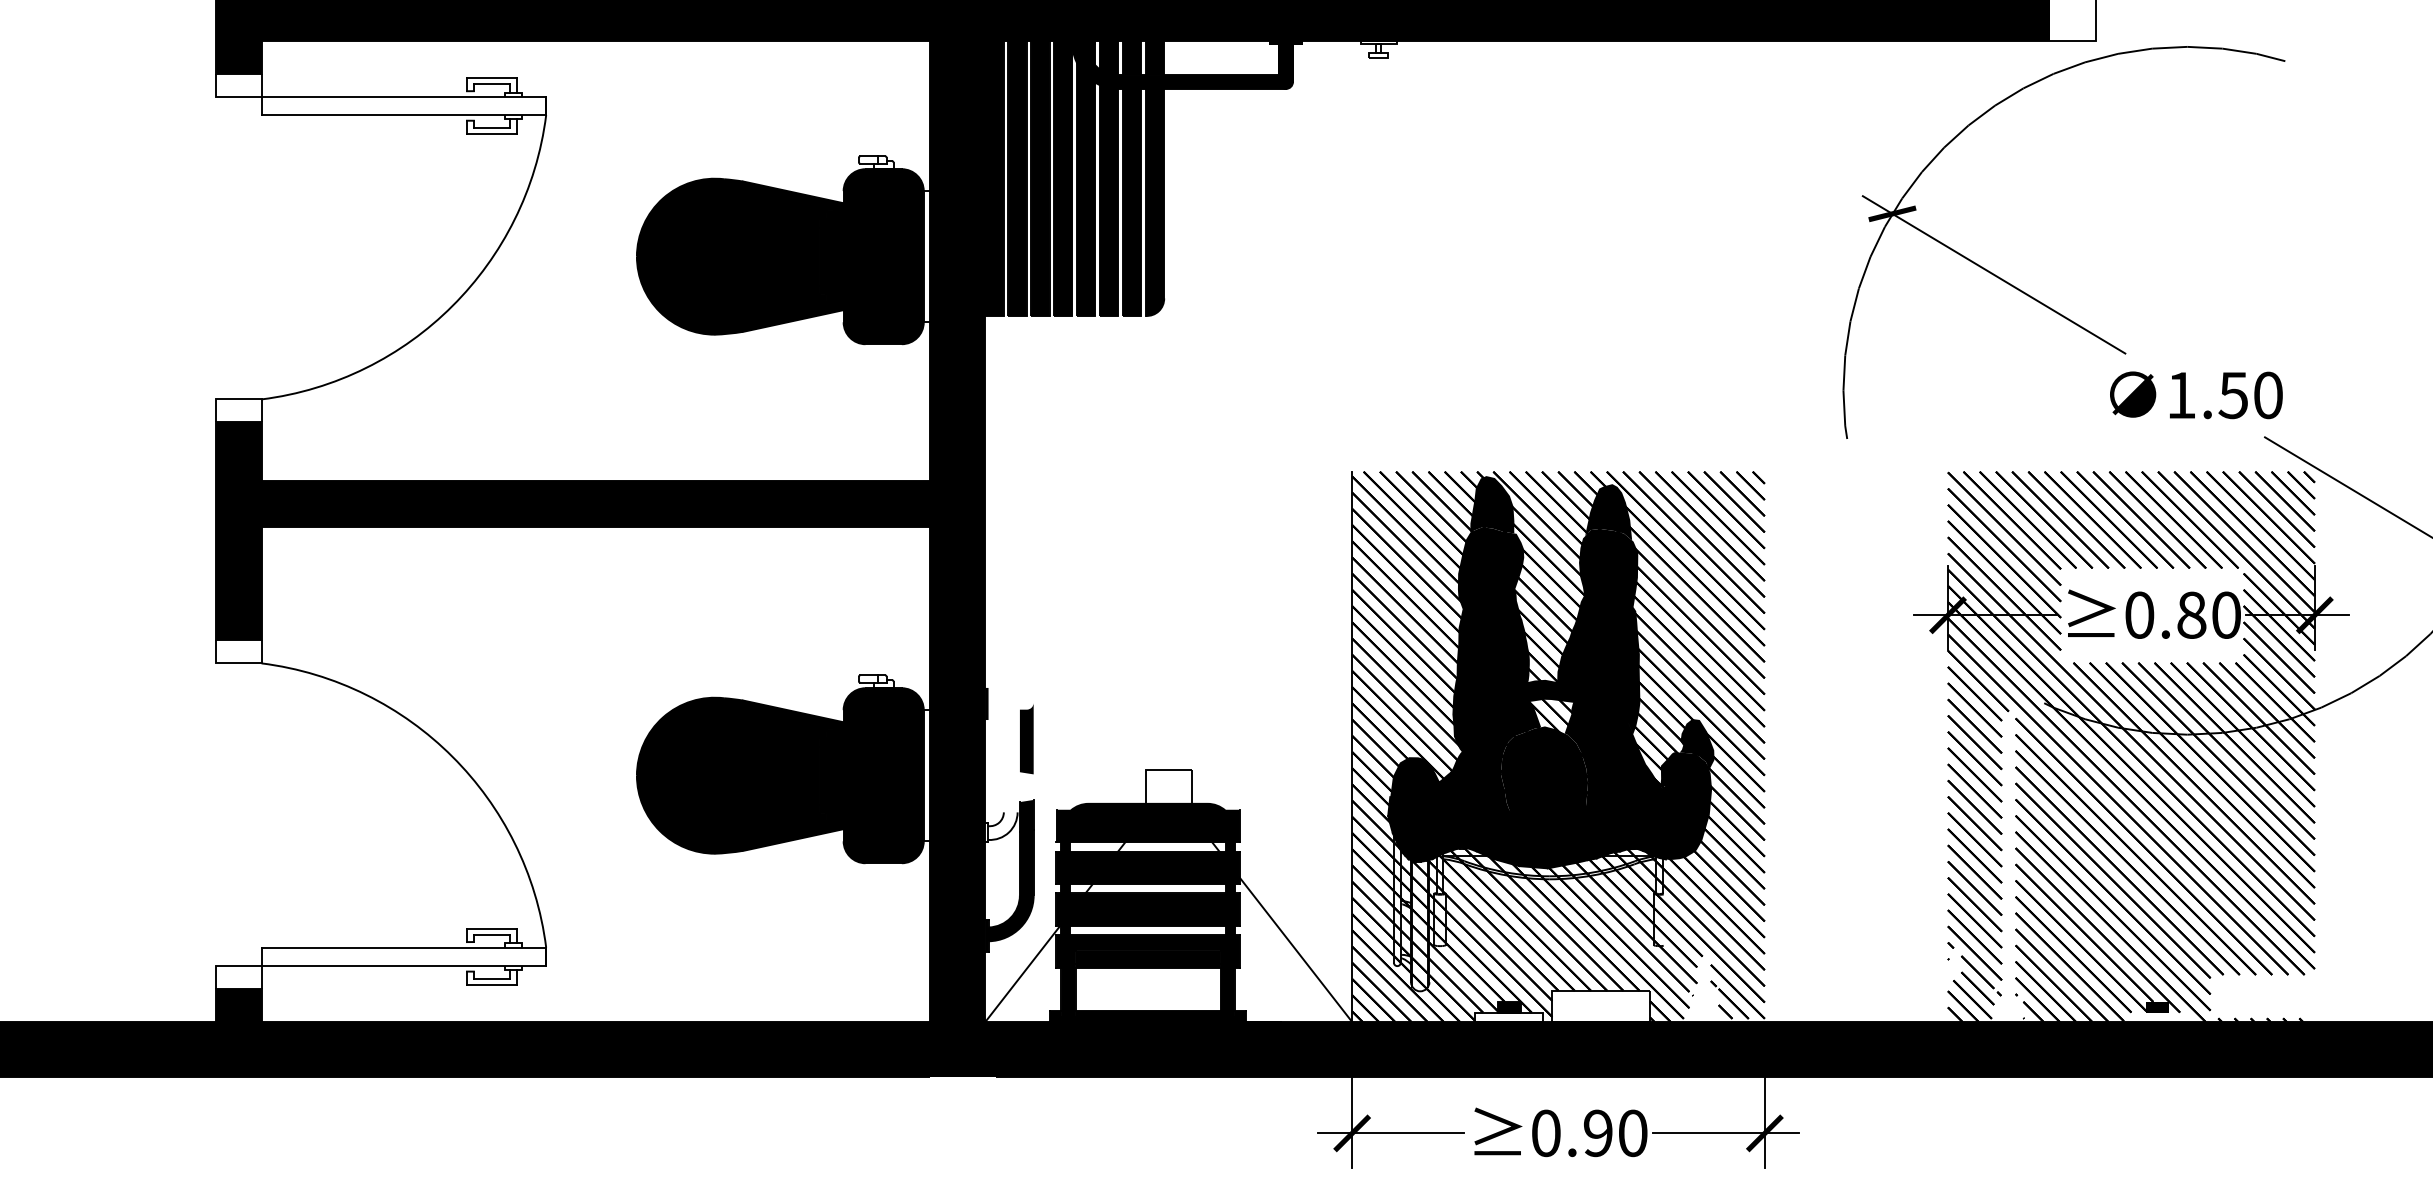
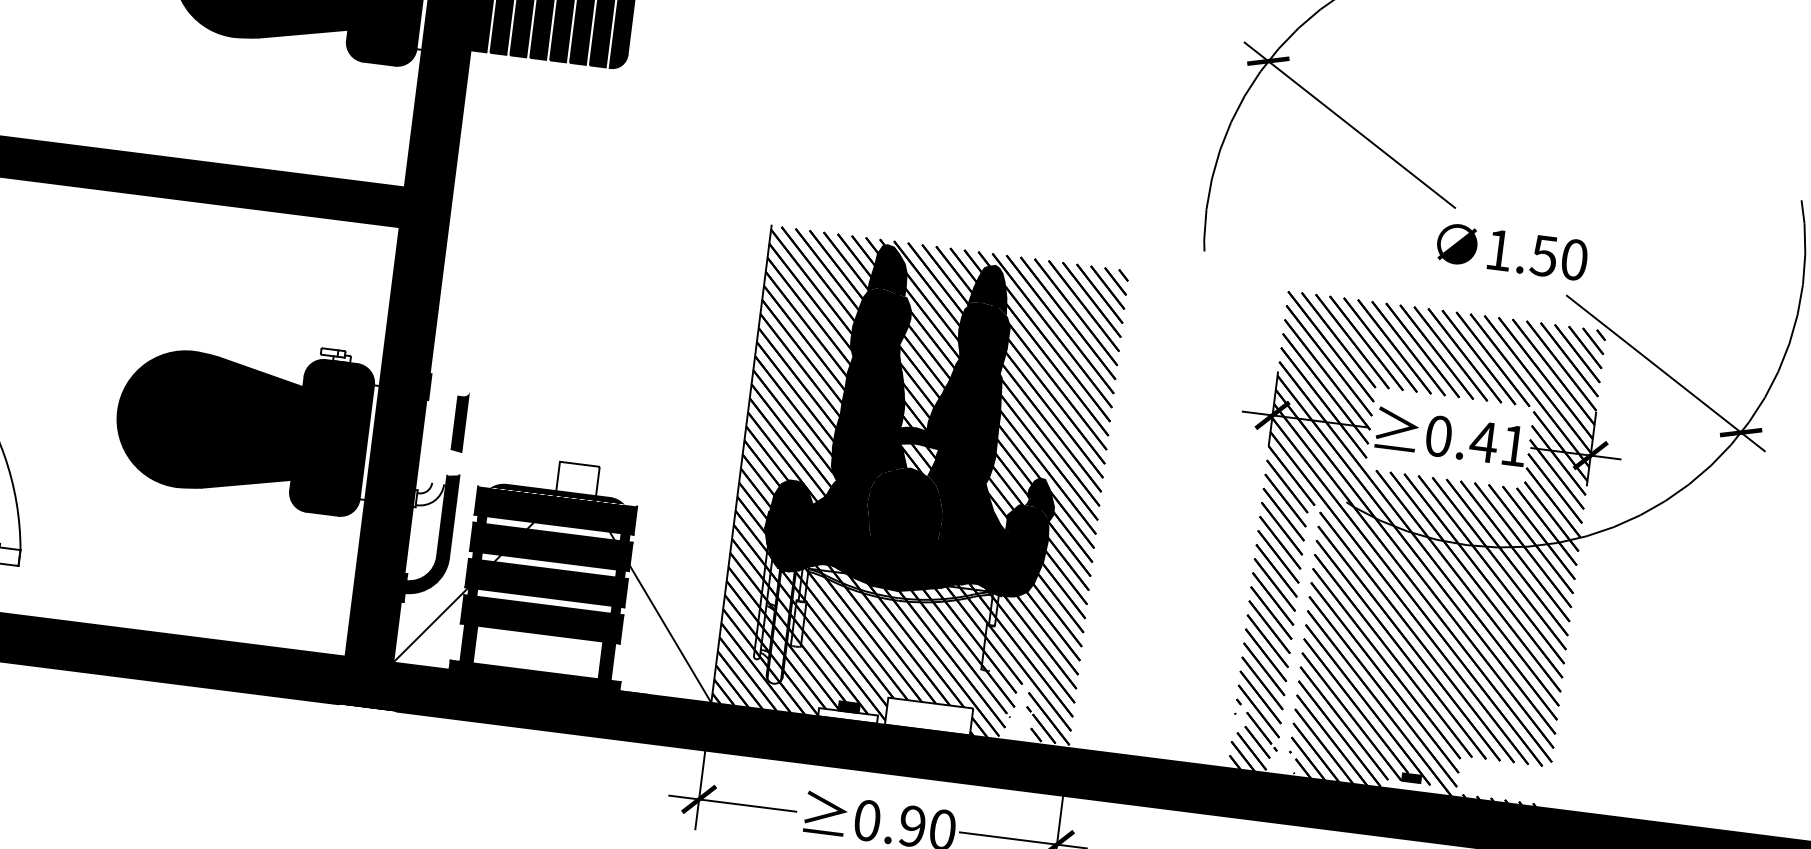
text: (2207, 614) -> (1497, 443), 0.80 -> 0.41

